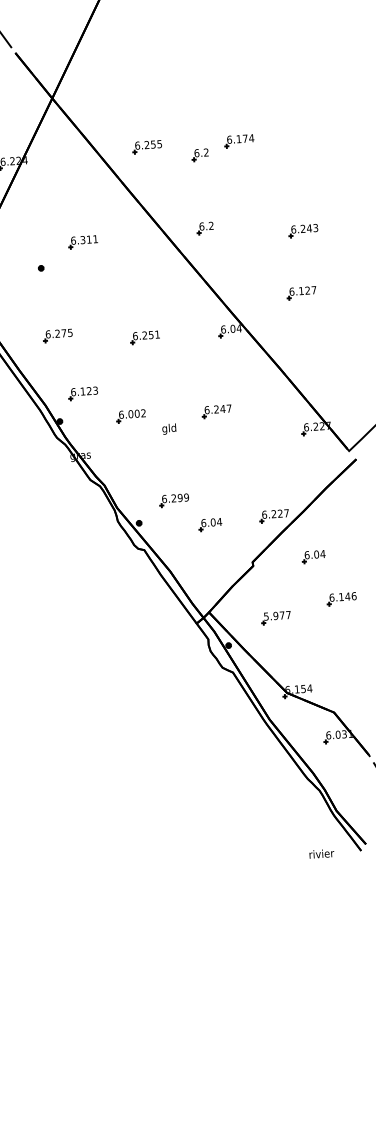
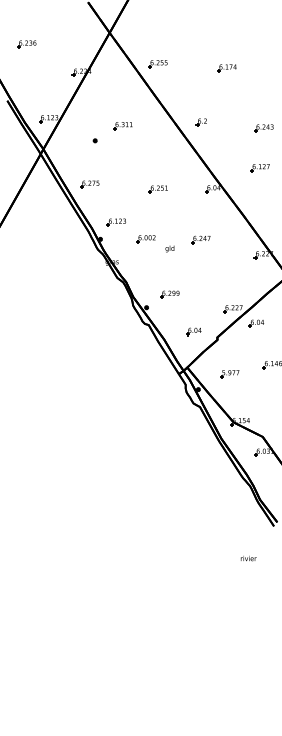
part: (146, 147) -> (157, 64), moved
part: (198, 155) -> (200, 75), removed
part: (57, 335) -> (89, 184), moved
part: (209, 524) -> (193, 331), moved
part: (313, 556) -> (256, 323), moved
text: (321, 853) -> (248, 558), moved

